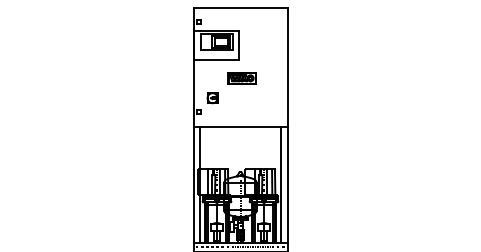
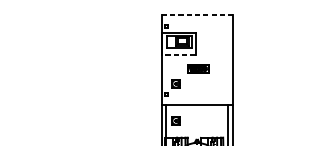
line: (240, 7) -> (197, 15), solid -> dashed
line: (215, 60) -> (178, 55), solid -> dashed
part: (212, 147) -> (175, 121), added

